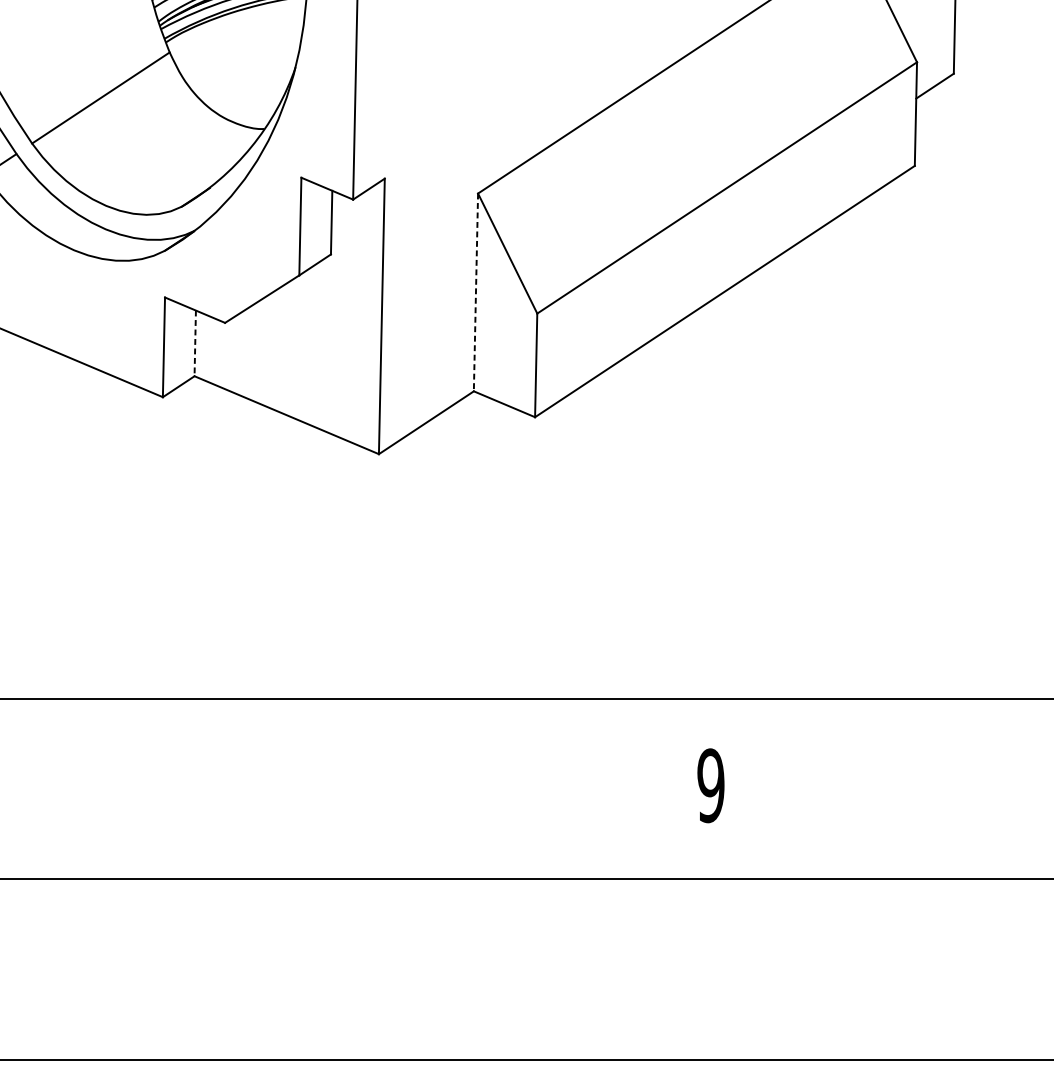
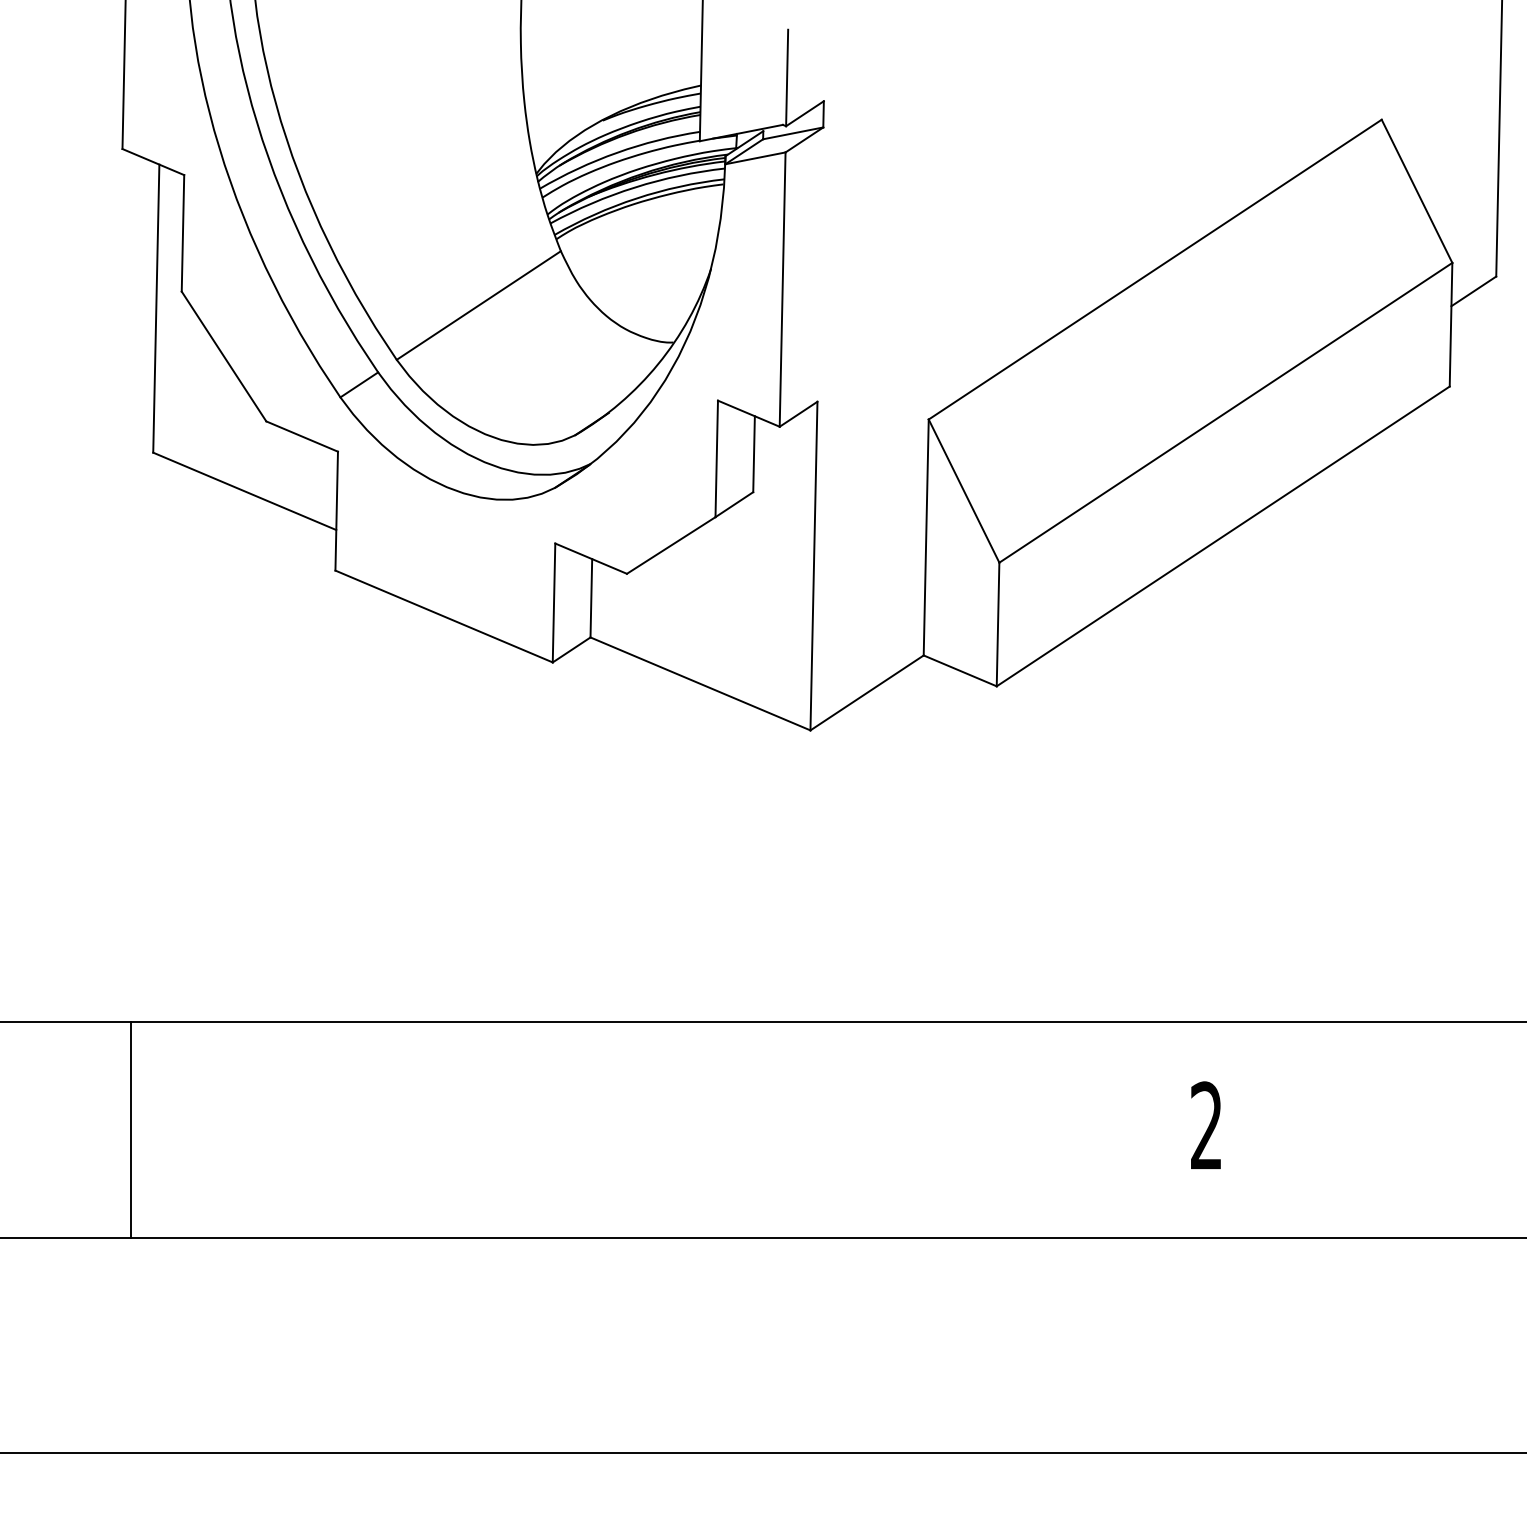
line: (476, 292) -> (926, 537), dashed -> solid
line: (195, 343) -> (591, 598), dashed -> solid
text: (710, 785) -> (1206, 1125), 9 -> 2

